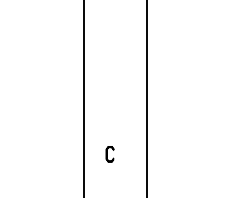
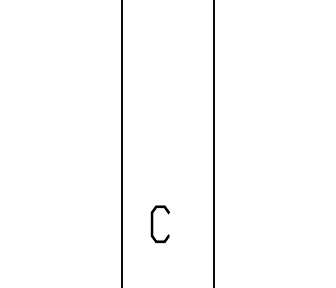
part: (109, 154) -> (159, 224), size x1.67

